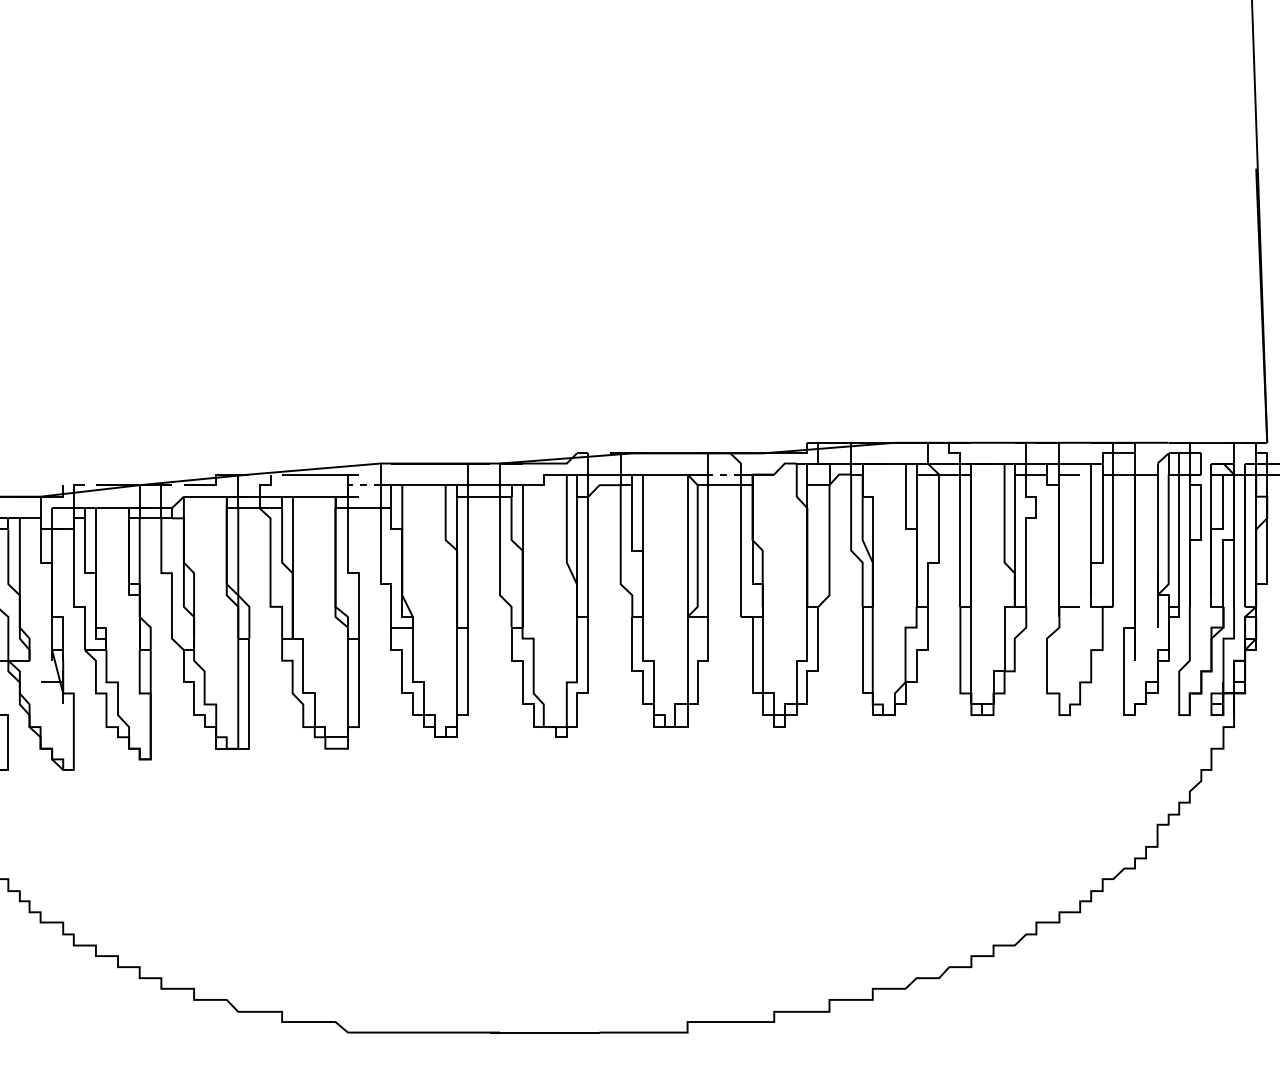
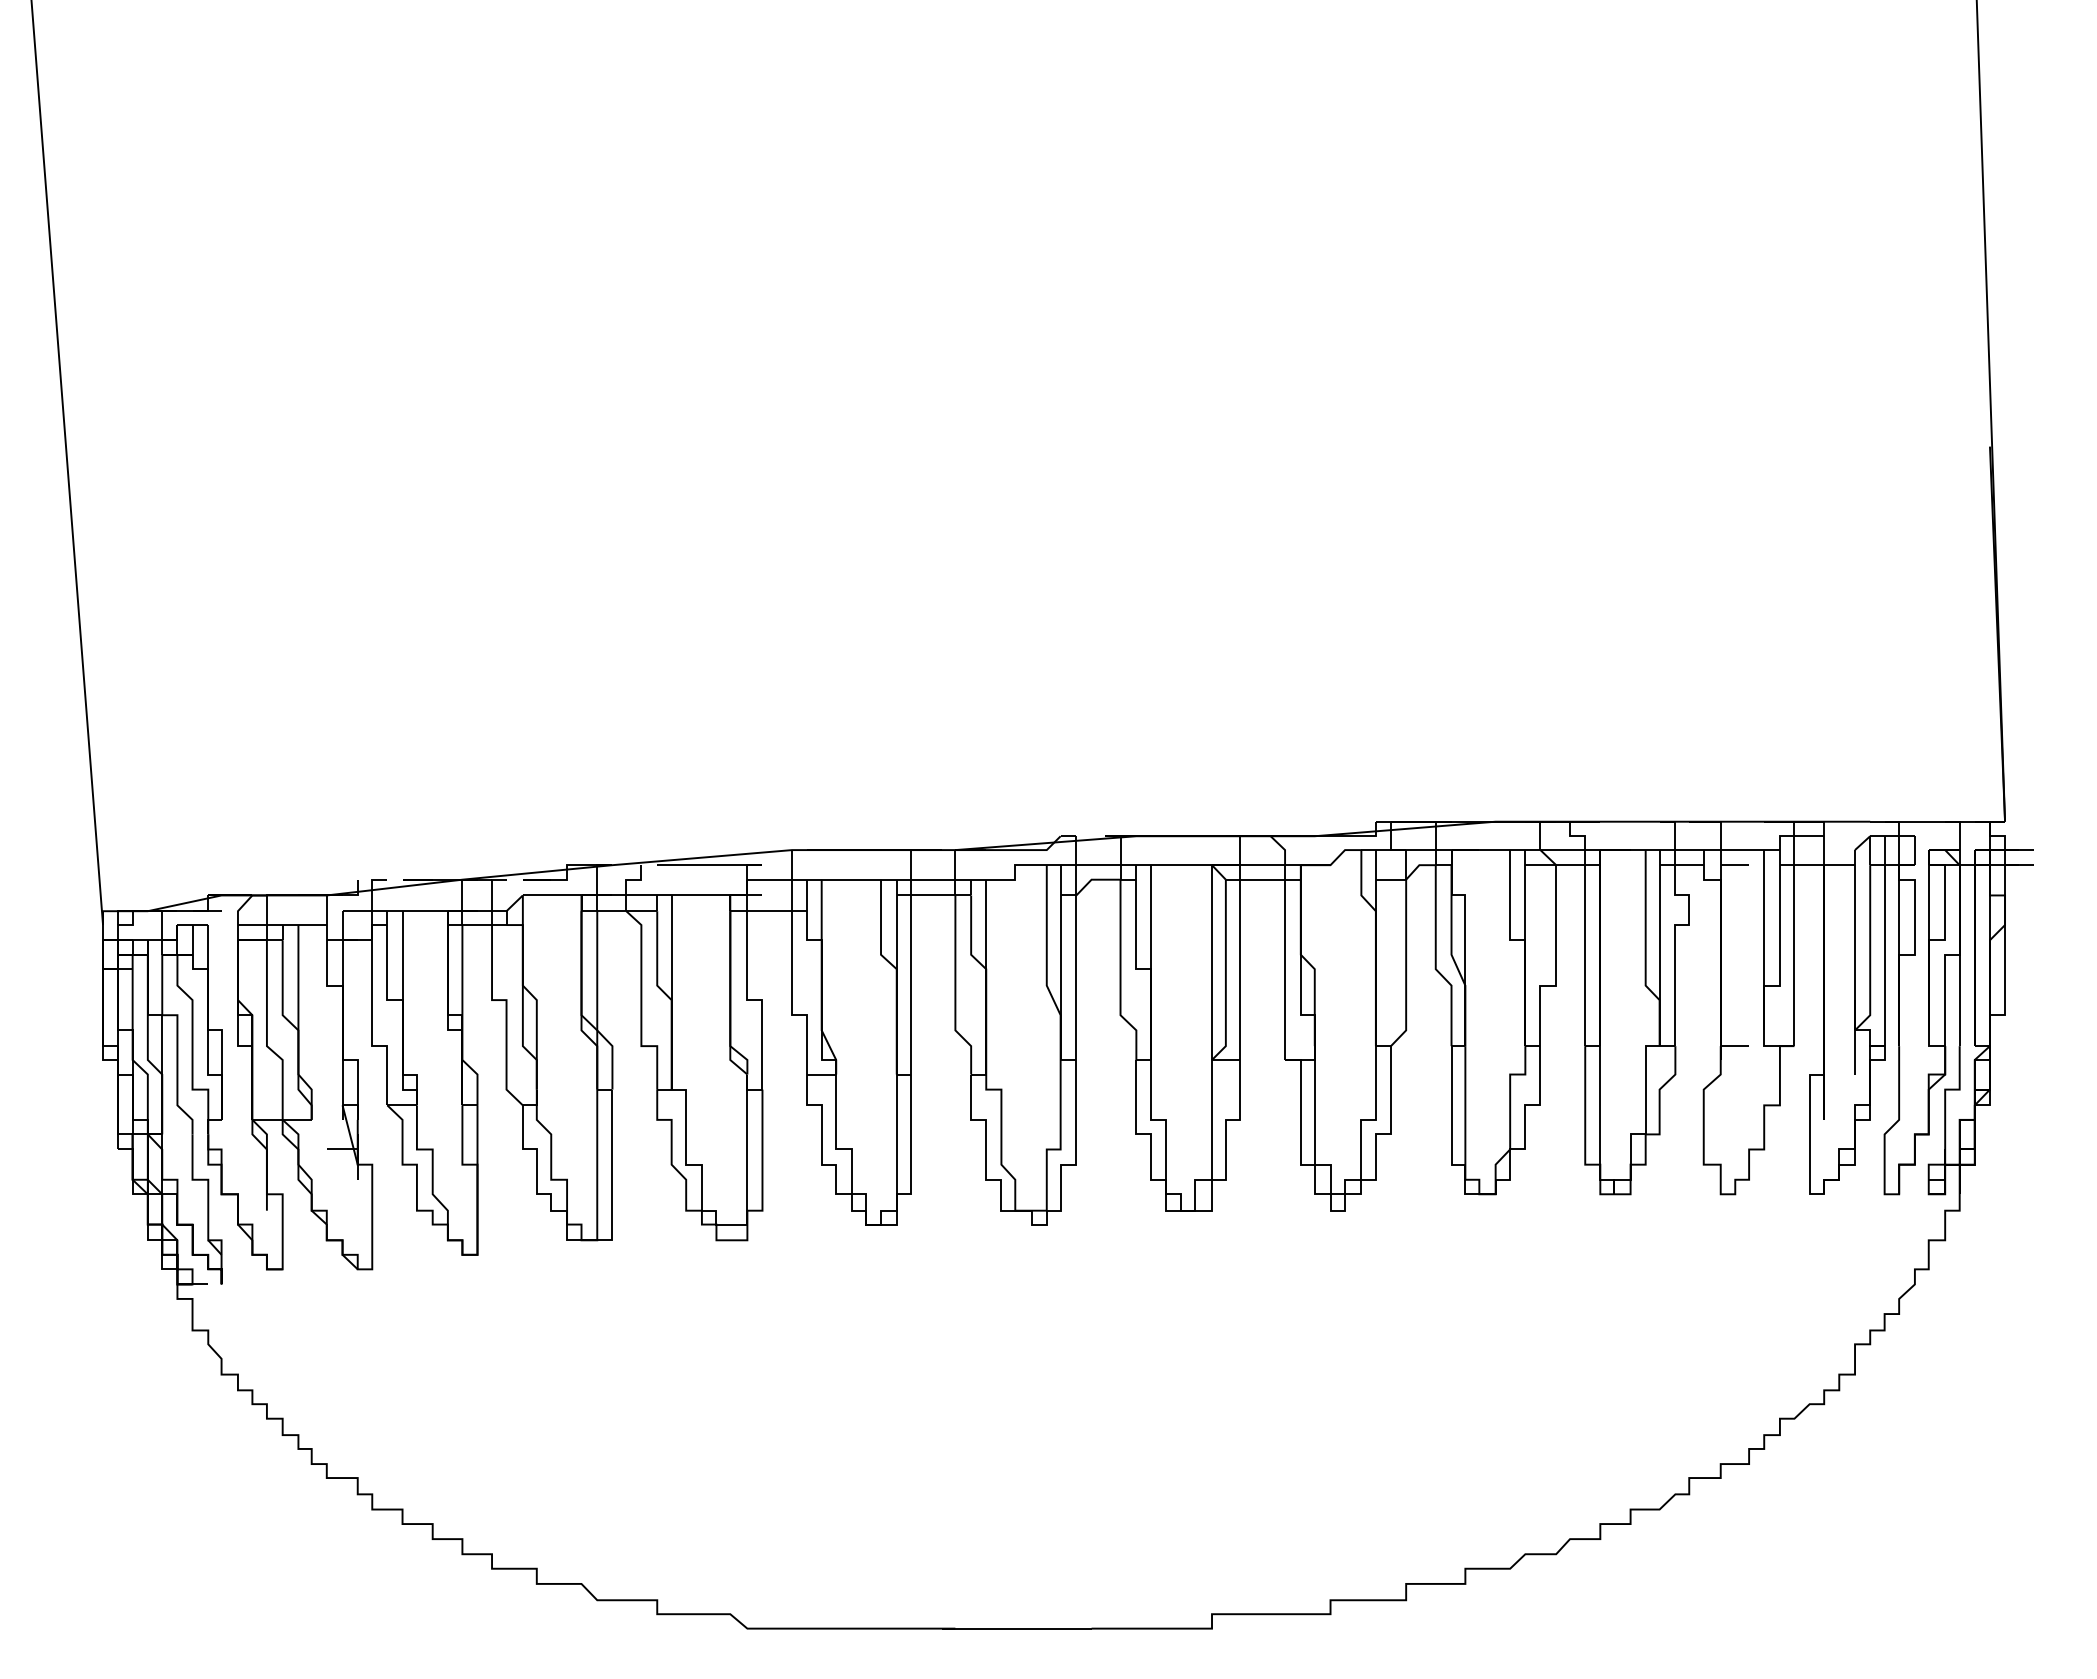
line: (724, 474) -> (1262, 865), dashed -> solid
line: (363, 485) -> (768, 879), dashed -> solid

